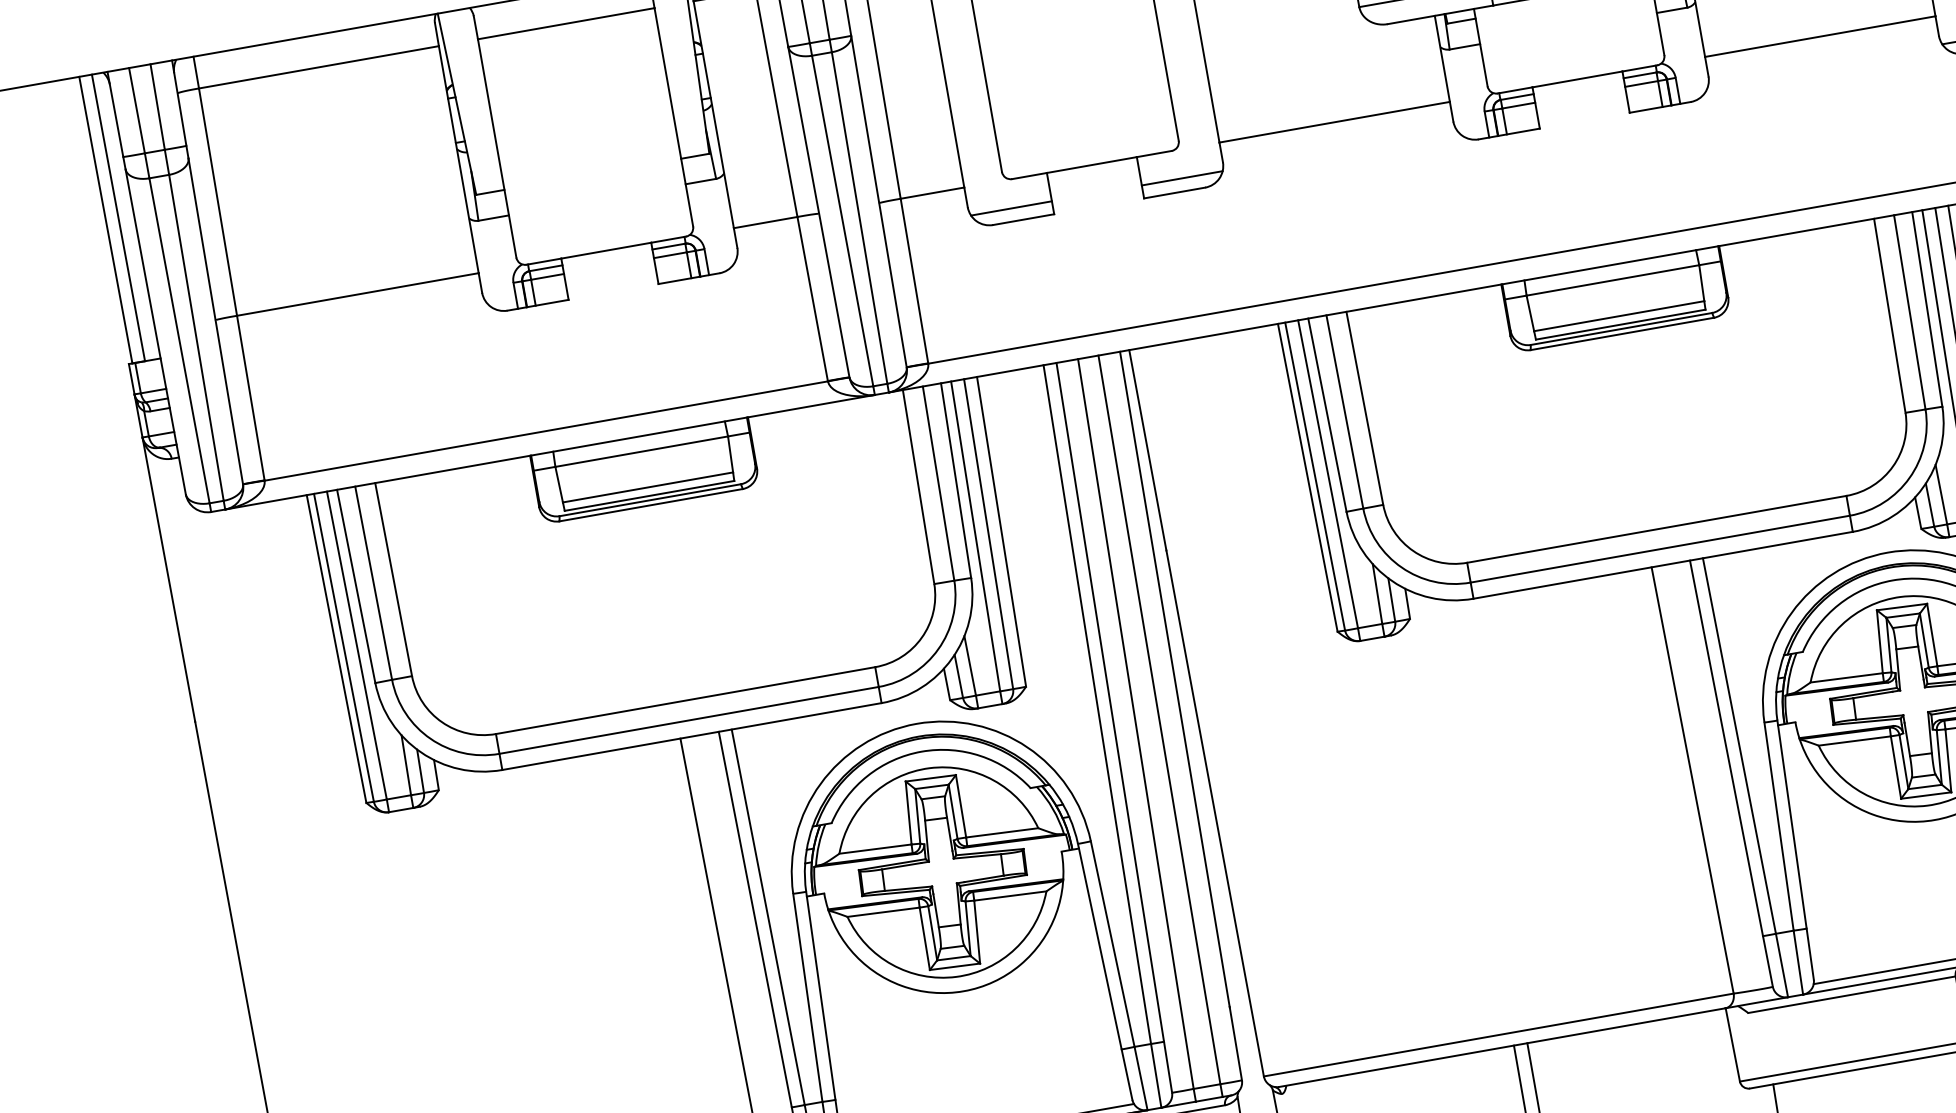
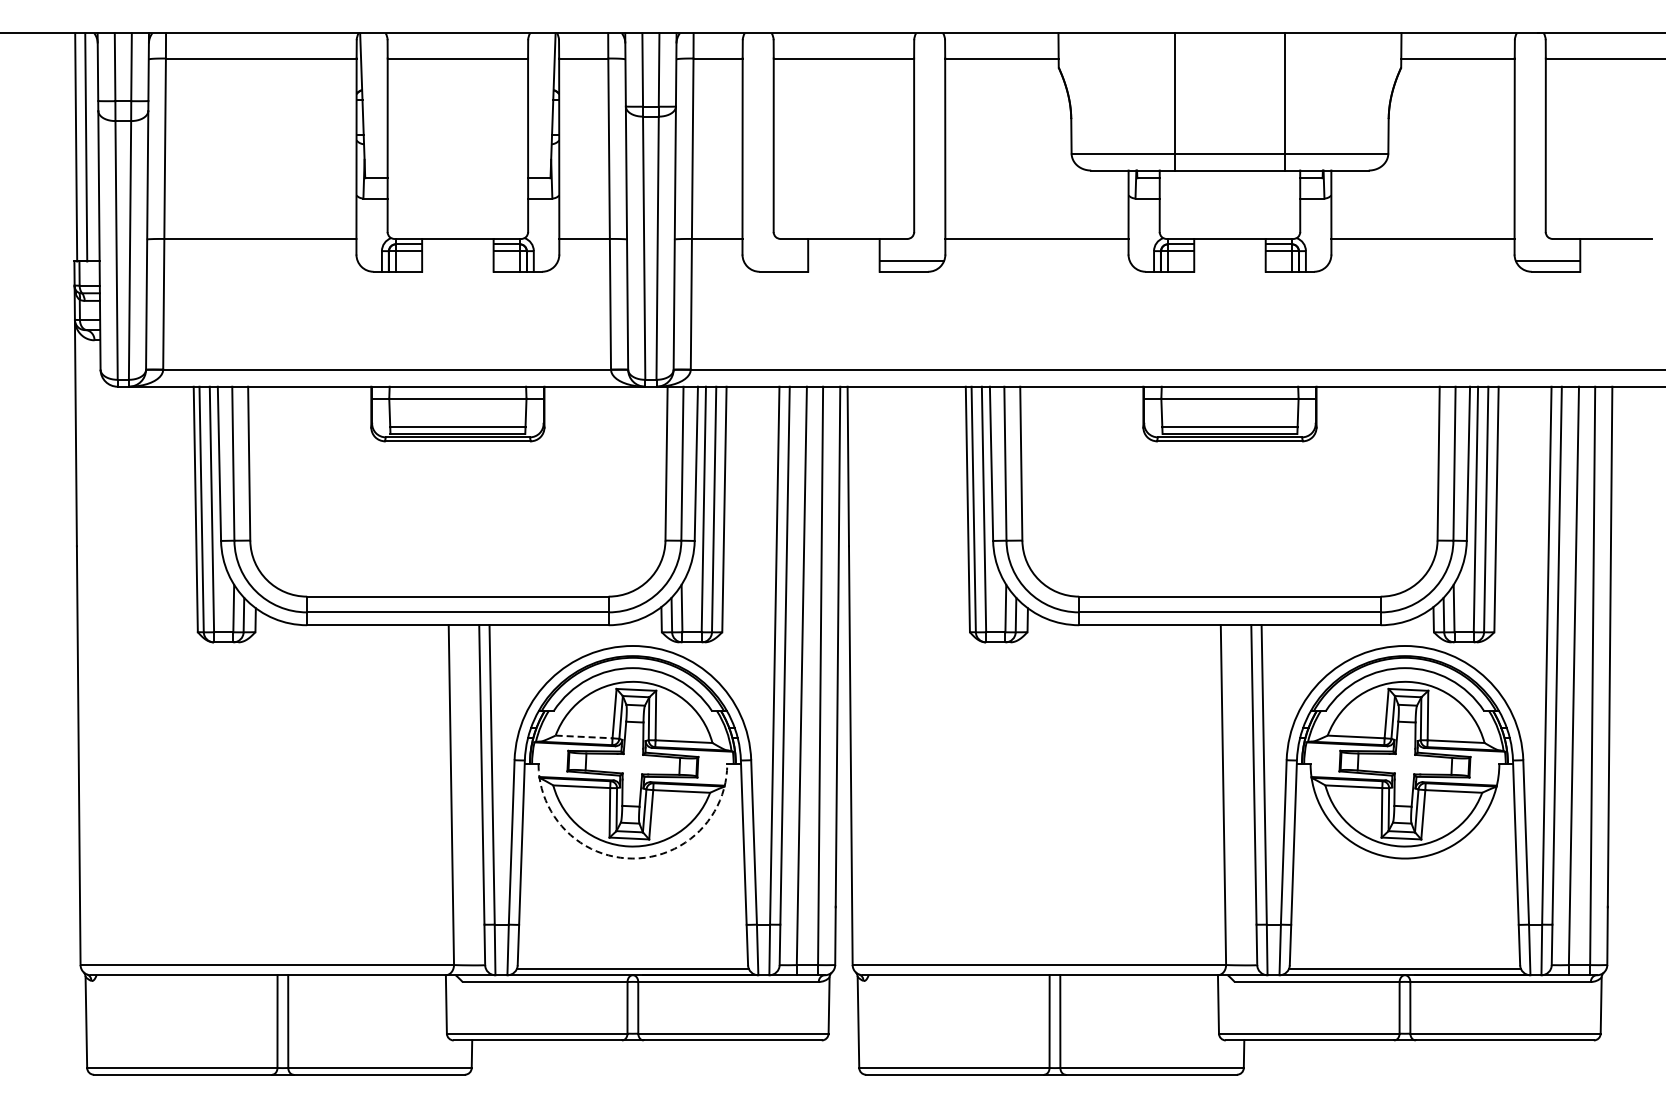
line: (1010, 208) -> (775, 261), removed
line: (875, 848) -> (584, 736), solid -> dashed
arc: (963, 991) -> (632, 858), solid -> dashed

